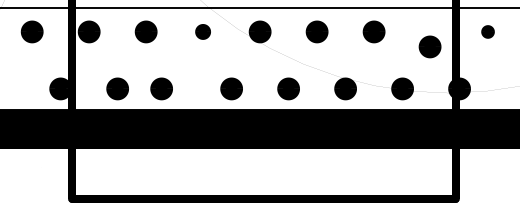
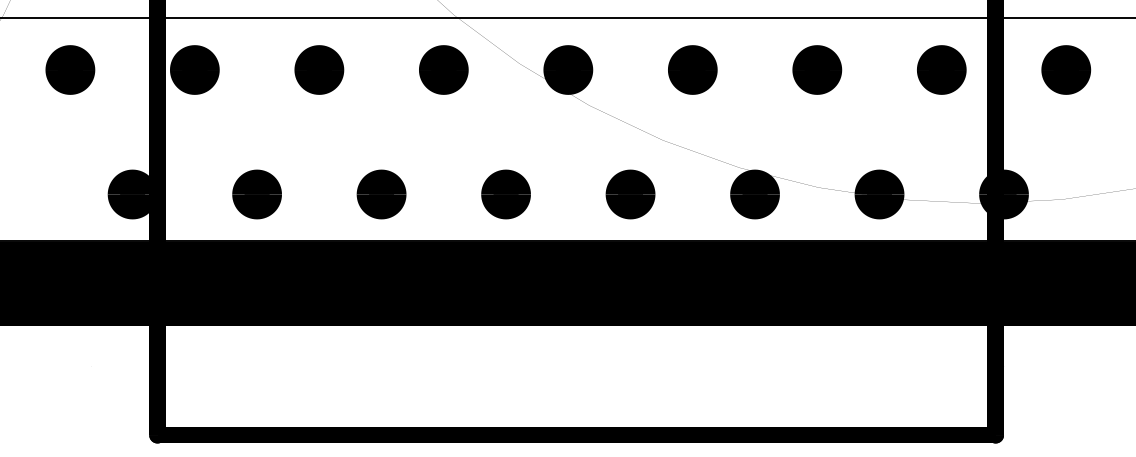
part: (202, 31) -> (442, 69), size x1.43
part: (487, 31) -> (1064, 69), size x1.67
part: (429, 46) -> (940, 69), moved
part: (161, 88) -> (381, 193), moved

